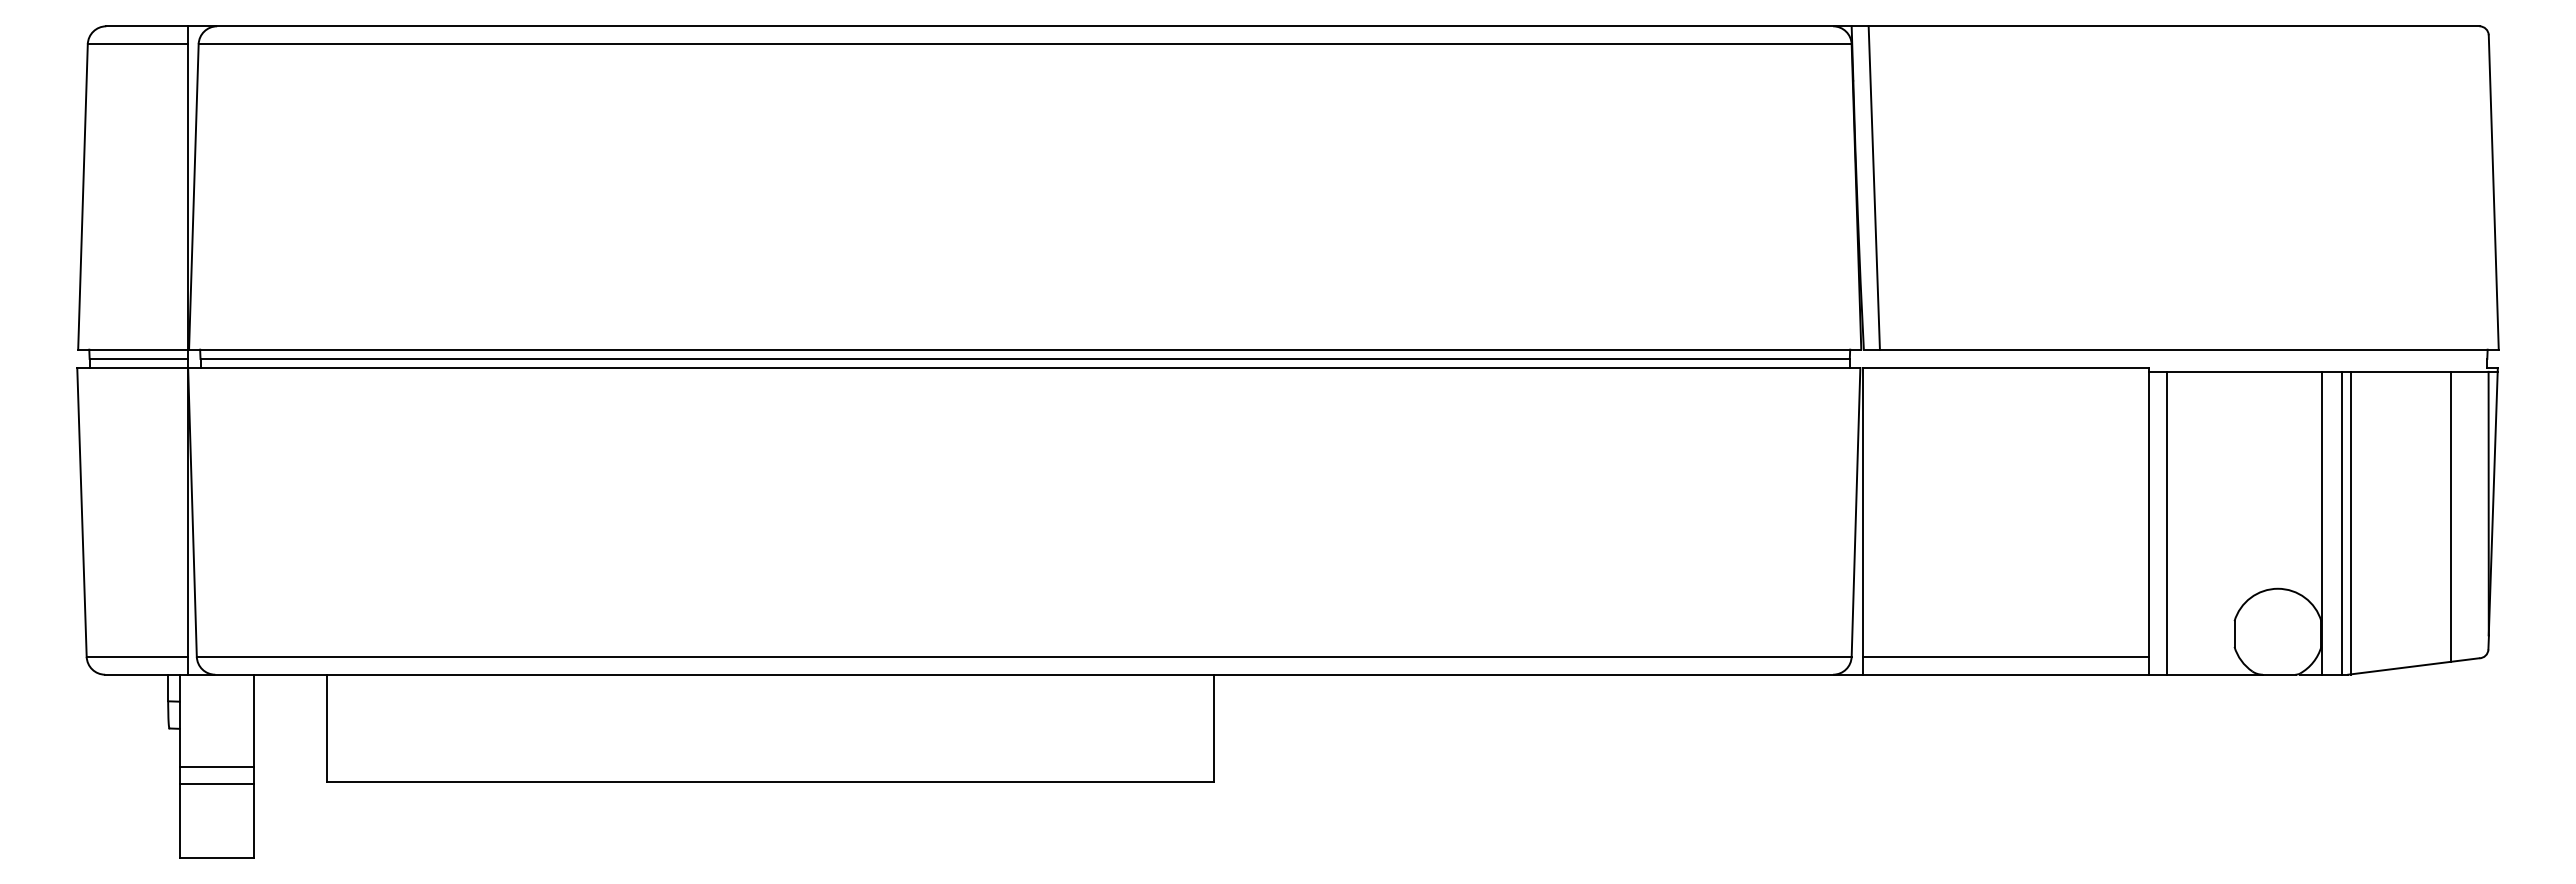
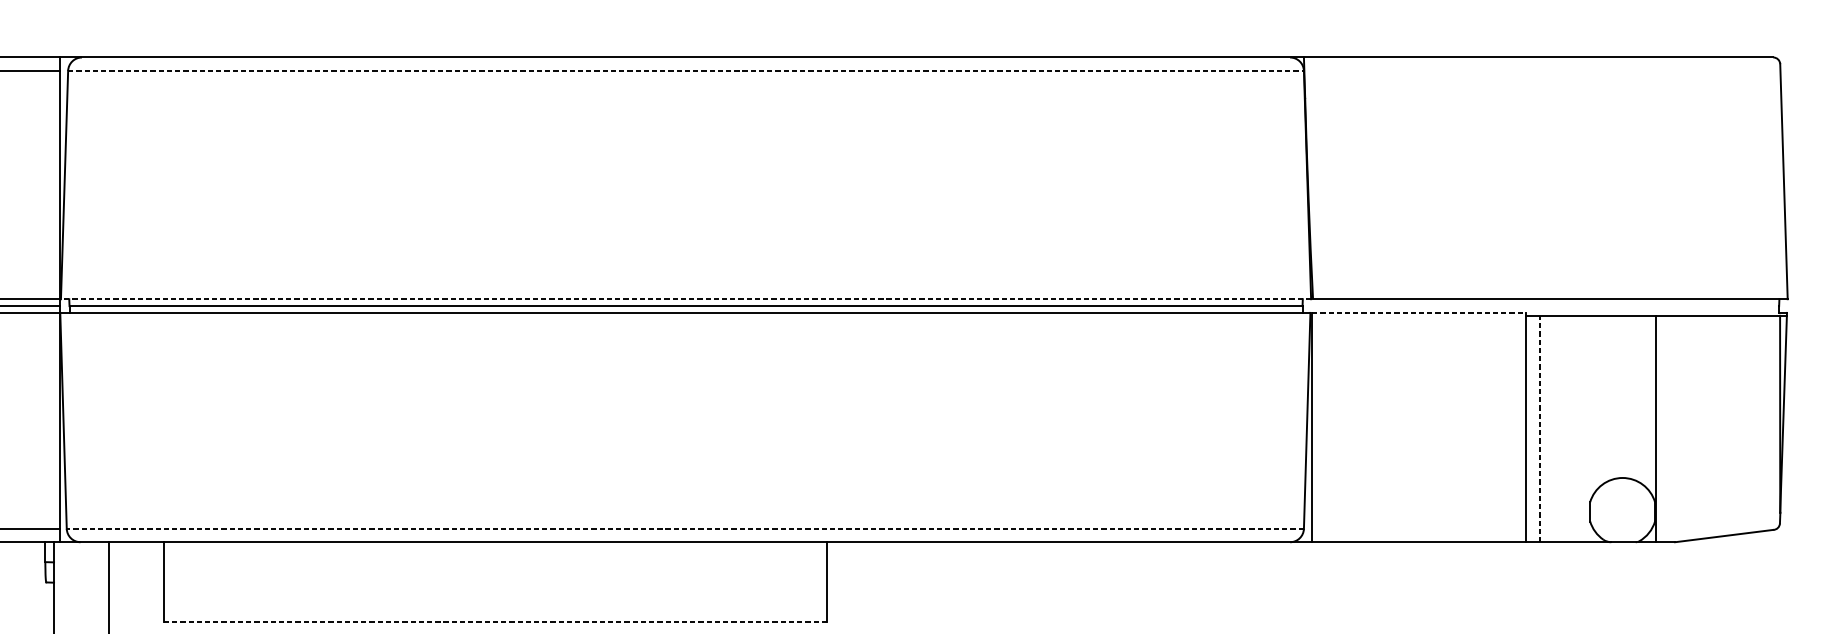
line: (1025, 44) -> (686, 71), solid -> dashed
line: (1873, 187) -> (1320, 177), removed
line: (1024, 349) -> (685, 299), solid -> dashed
line: (2006, 367) -> (1419, 312), solid -> dashed
line: (2451, 516) -> (1752, 423), removed
line: (2167, 522) -> (1540, 428), solid -> dashed
line: (2341, 522) -> (1670, 428), removed
line: (2350, 522) -> (1676, 428), removed
line: (1023, 656) -> (684, 528), solid -> dashed
line: (2005, 656) -> (1418, 528), removed
line: (216, 767) -> (81, 611), removed
line: (770, 781) -> (495, 622), solid -> dashed
line: (216, 783) -> (81, 623), removed

